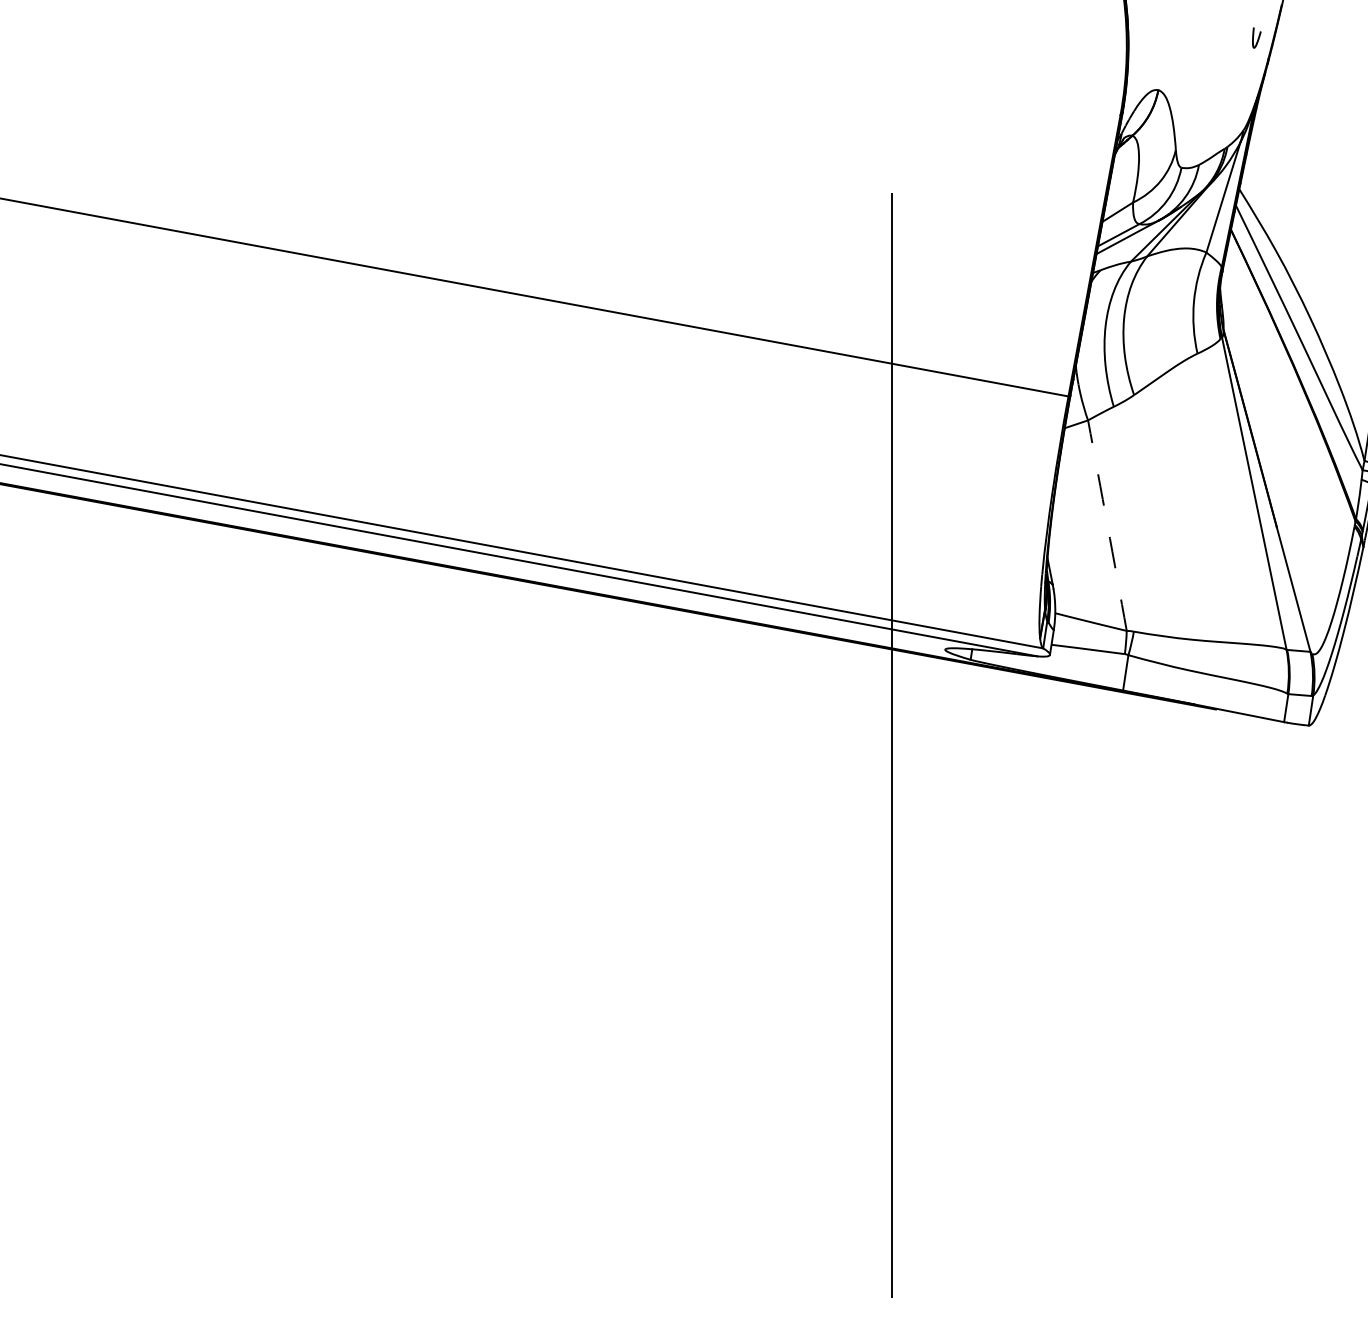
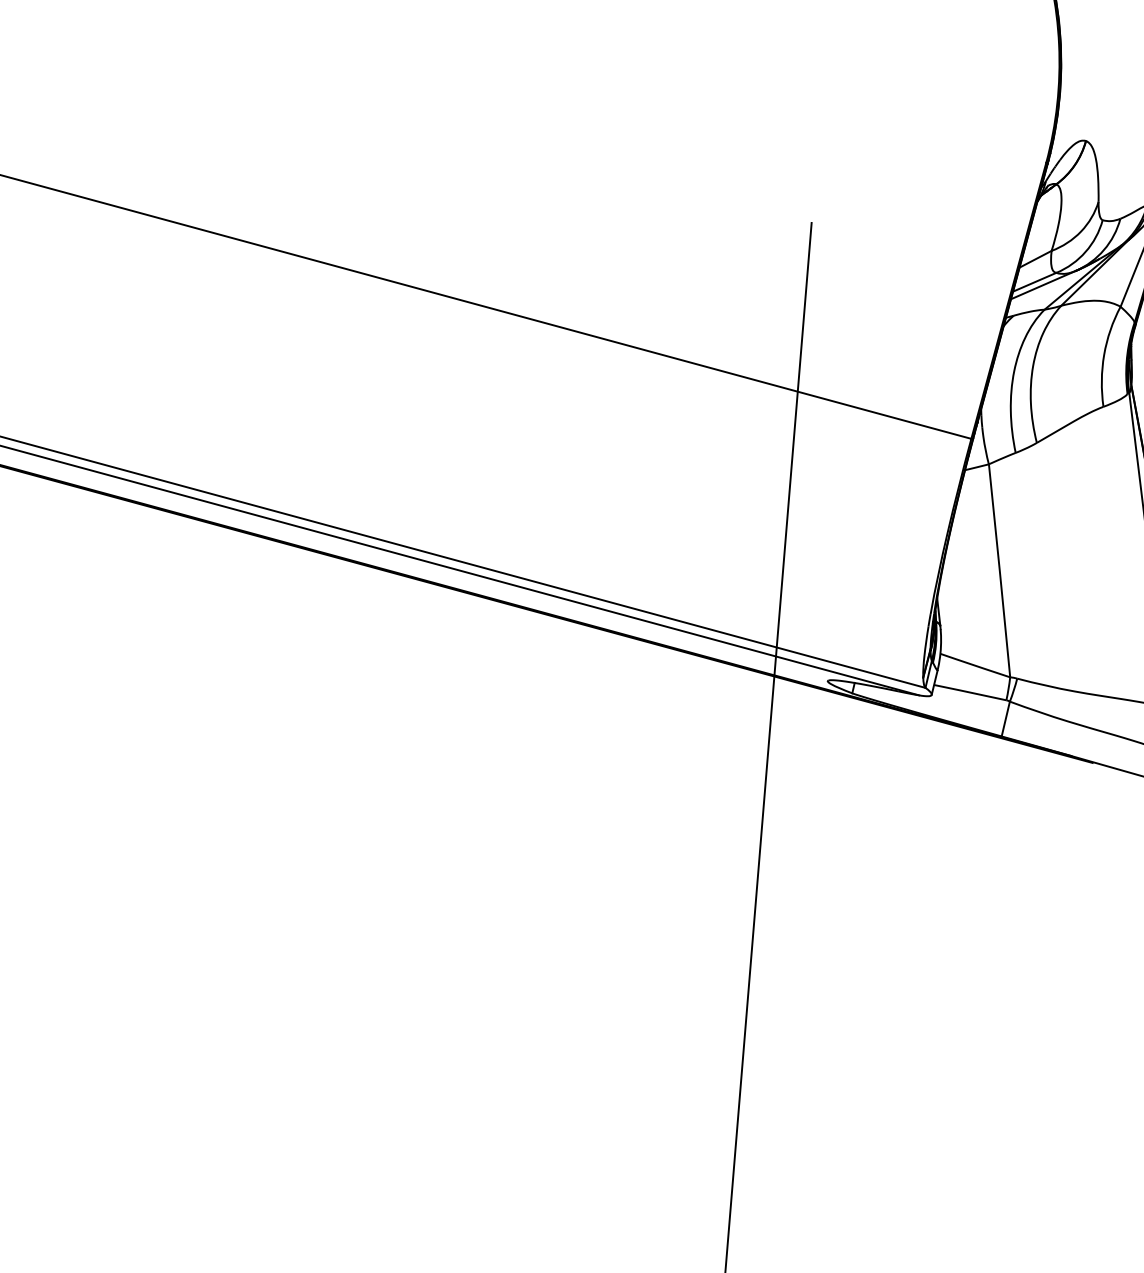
arc: (1107, 525) -> (999, 570), dashed -> solid

